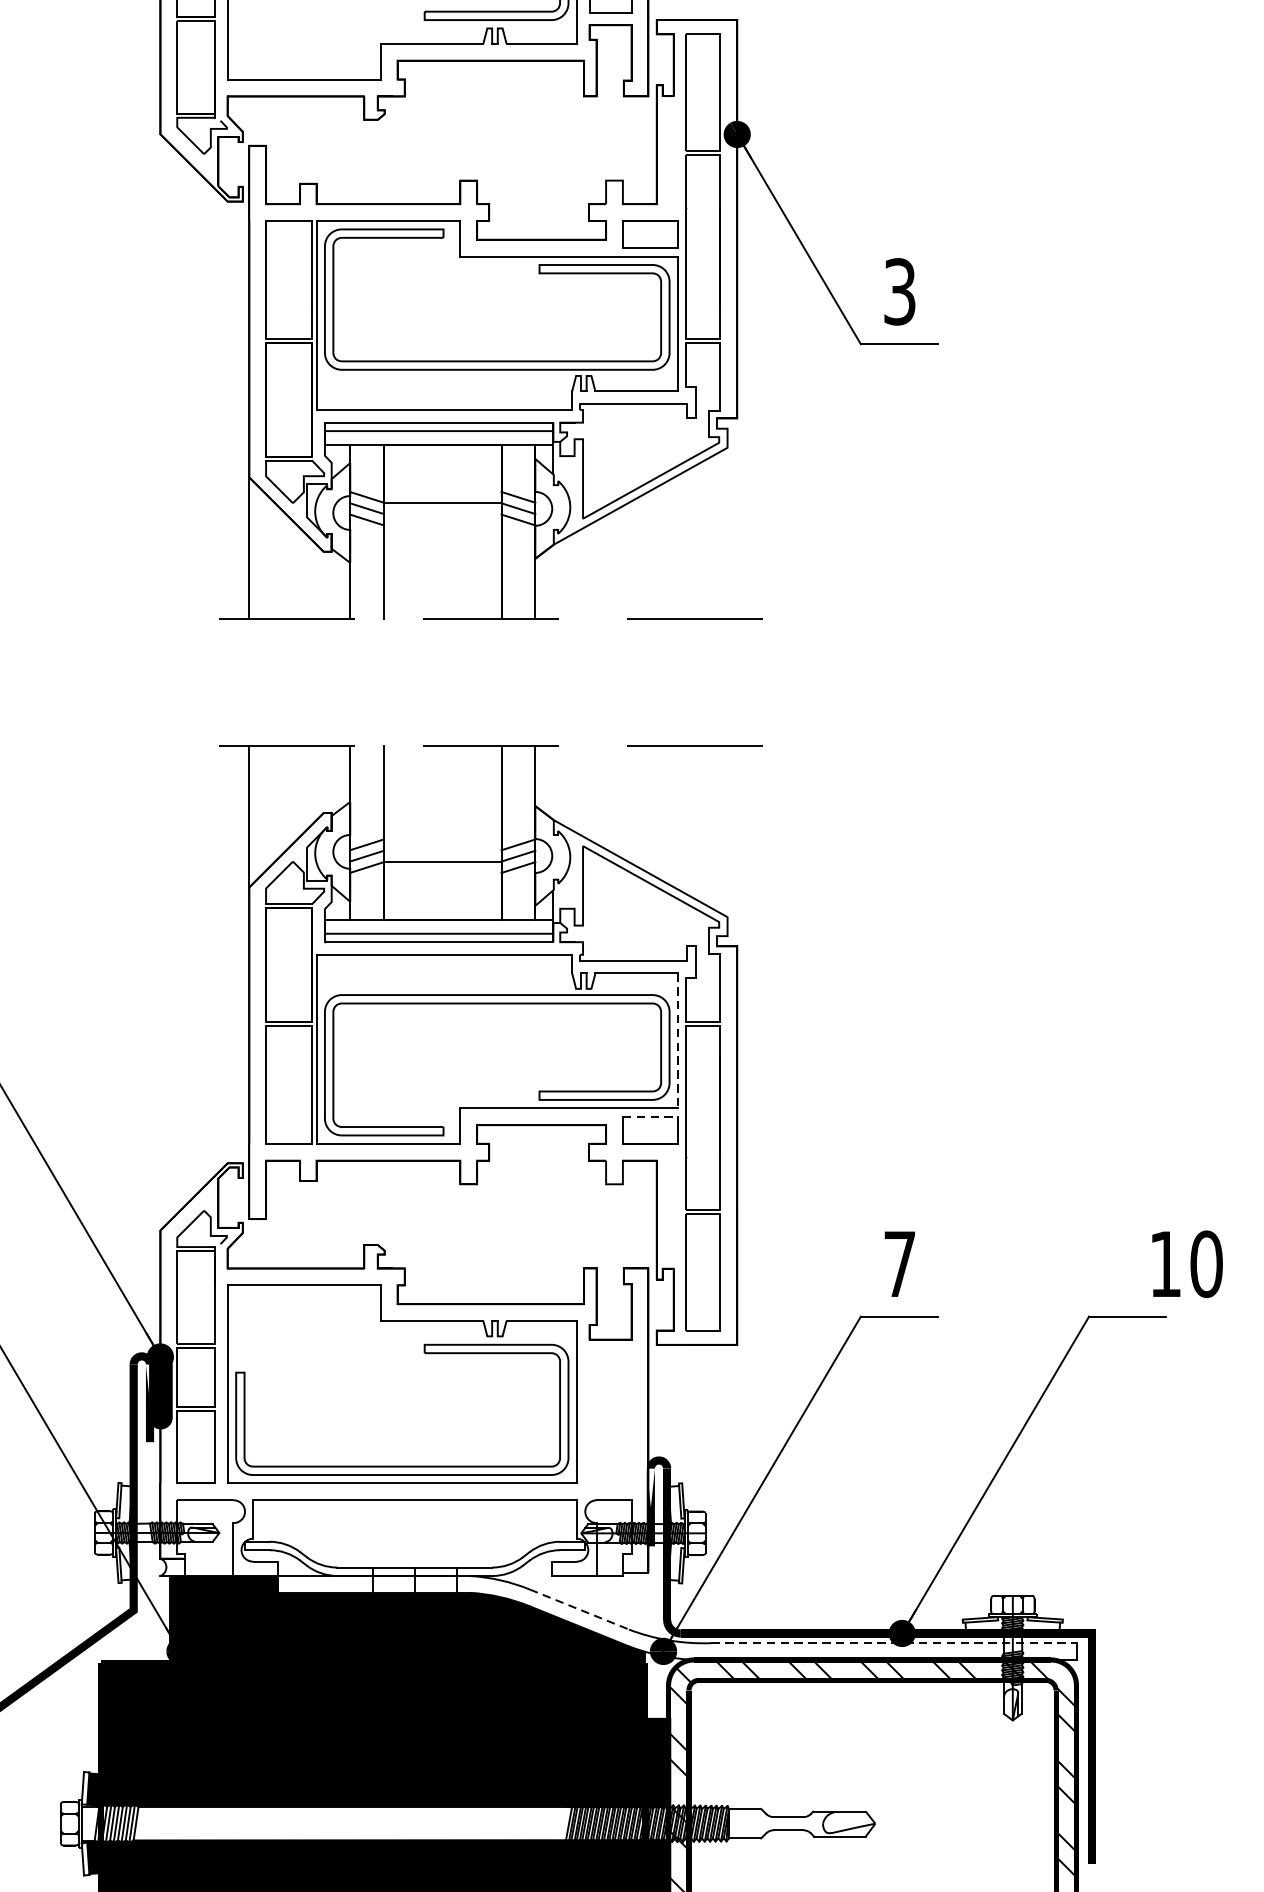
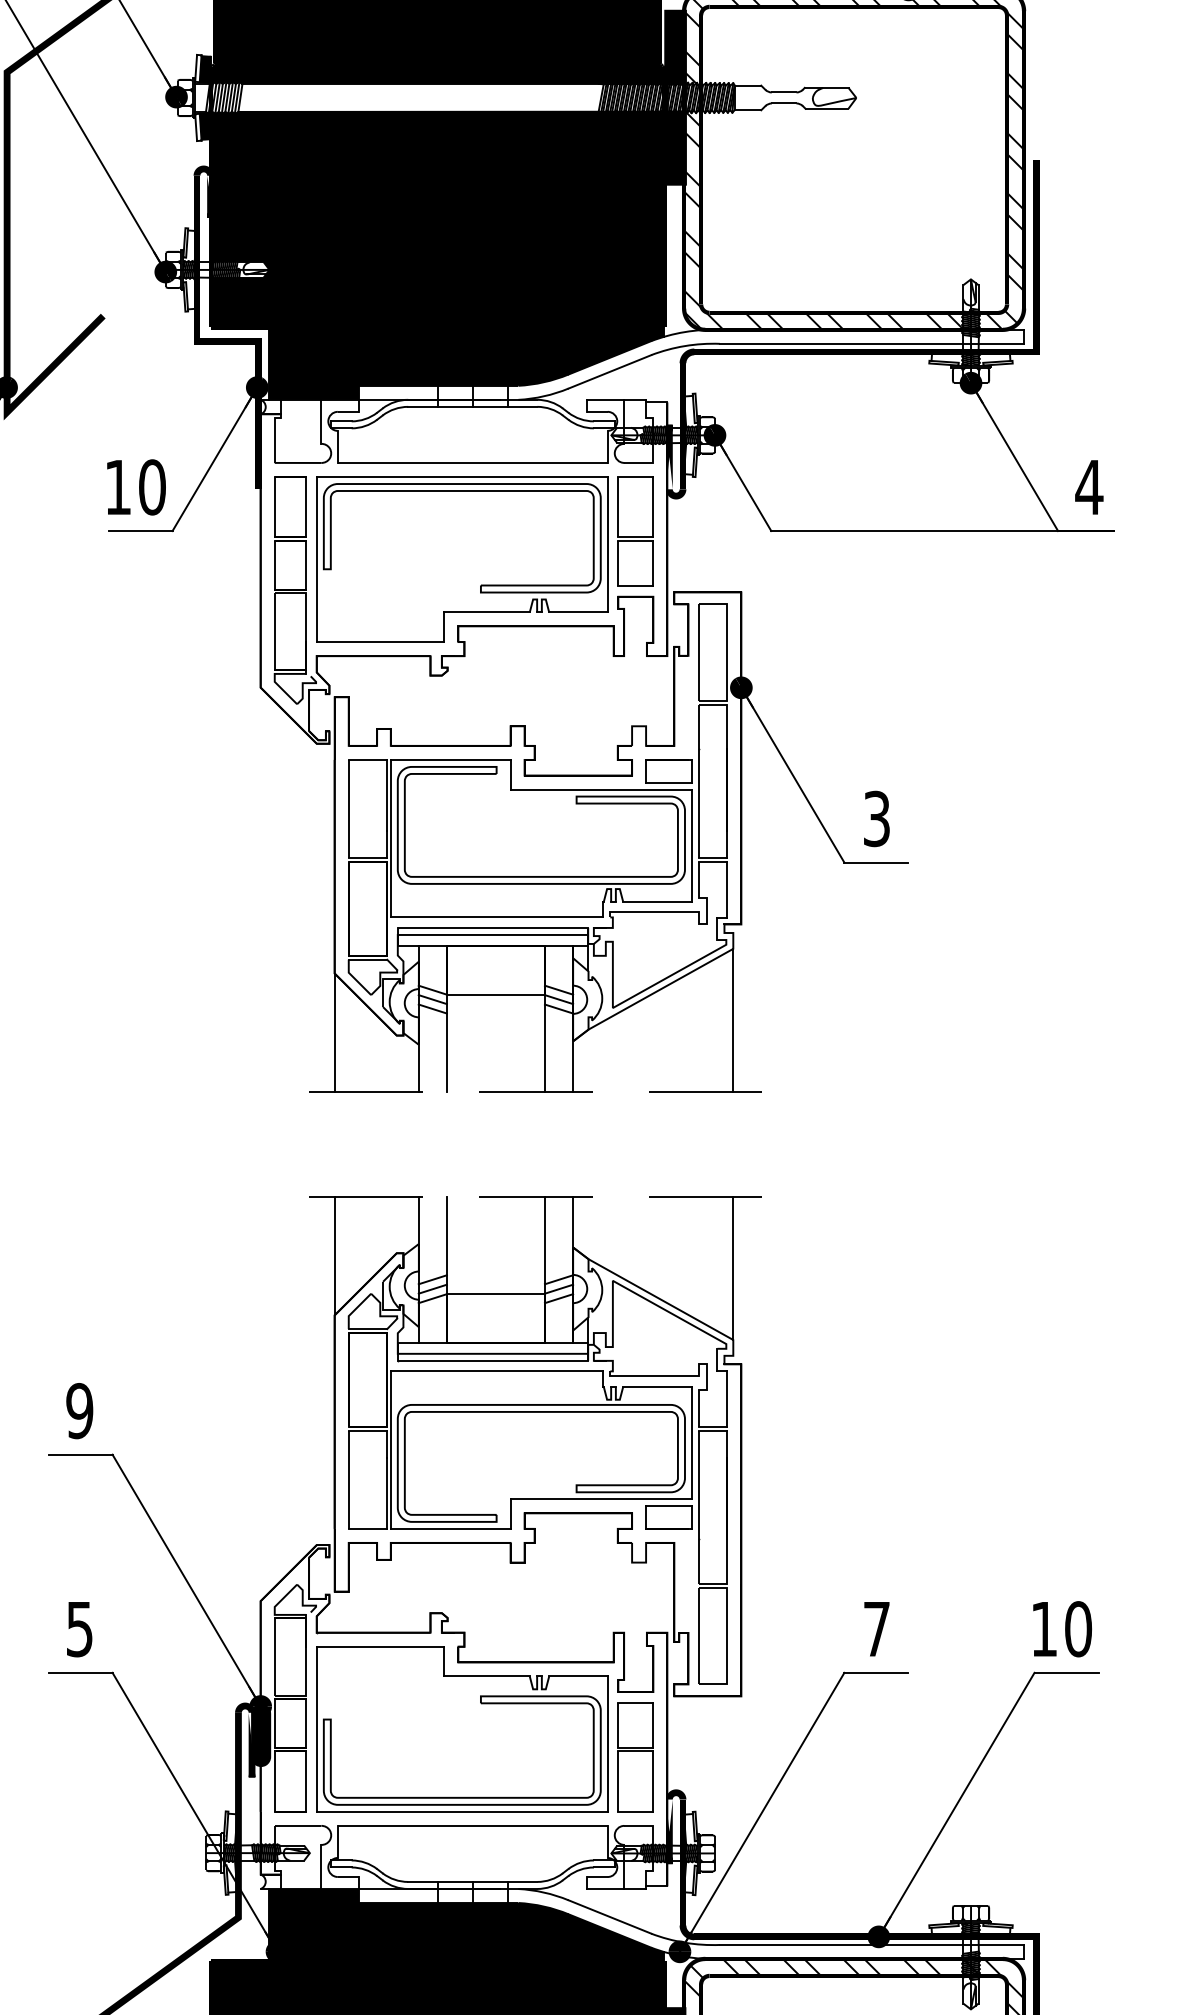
line: (727, 532) -> (733, 1019), added
line: (727, 831) -> (733, 1268), added
line: (677, 1041) -> (691, 1443), dashed -> solid
line: (650, 1116) -> (669, 1506), dashed -> solid
text: (1187, 1264) -> (1062, 1629), moved
part: (610, 1418) -> (635, 1757), added
line: (578, 1609) -> (609, 1916), dashed -> solid
line: (894, 1642) -> (872, 1944), dashed -> solid

